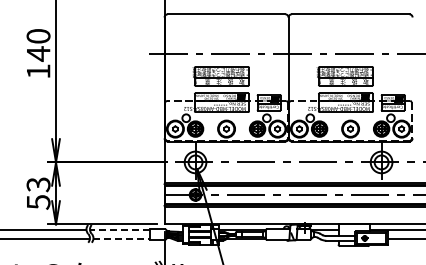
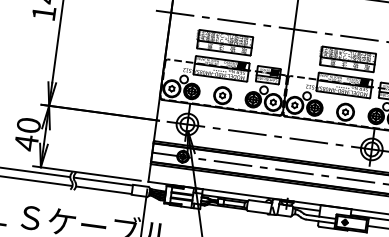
text: (38, 193) -> (27, 134), 53 -> 40
line: (119, 230) -> (102, 181), dashed -> solid
line: (122, 238) -> (104, 190), dashed -> solid

